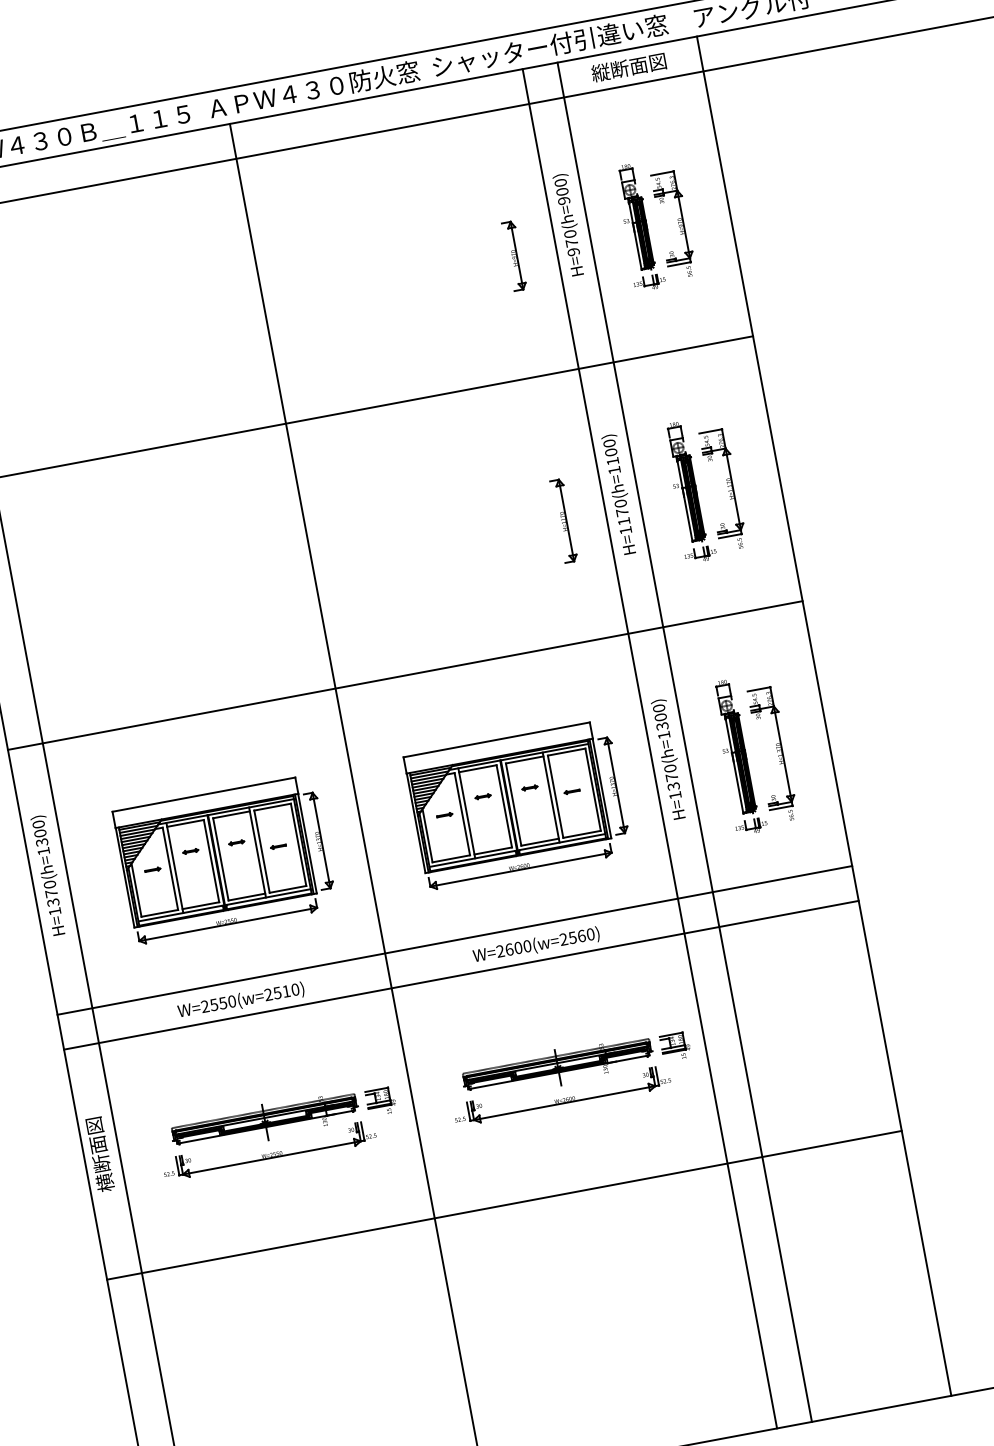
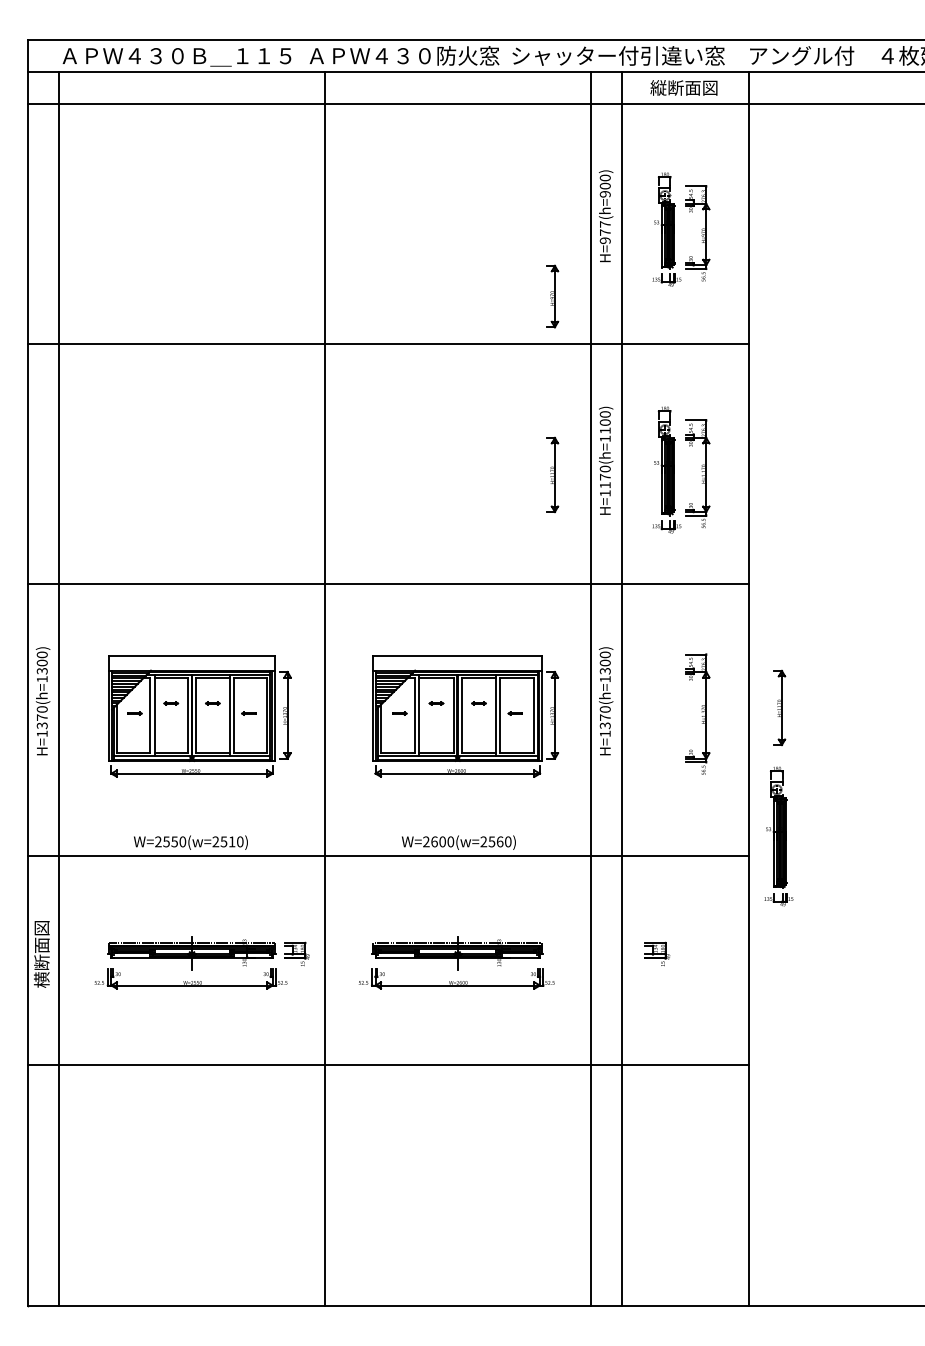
text: (569, 234) -> (604, 224), H=970(h=900) -> H=977(h=900)
part: (514, 256) -> (552, 296), moved
part: (861, 730) -> (779, 707), added
part: (737, 757) -> (778, 836), moved
line: (454, 940) -> (387, 824), removed
part: (675, 1045) -> (657, 953), moved

